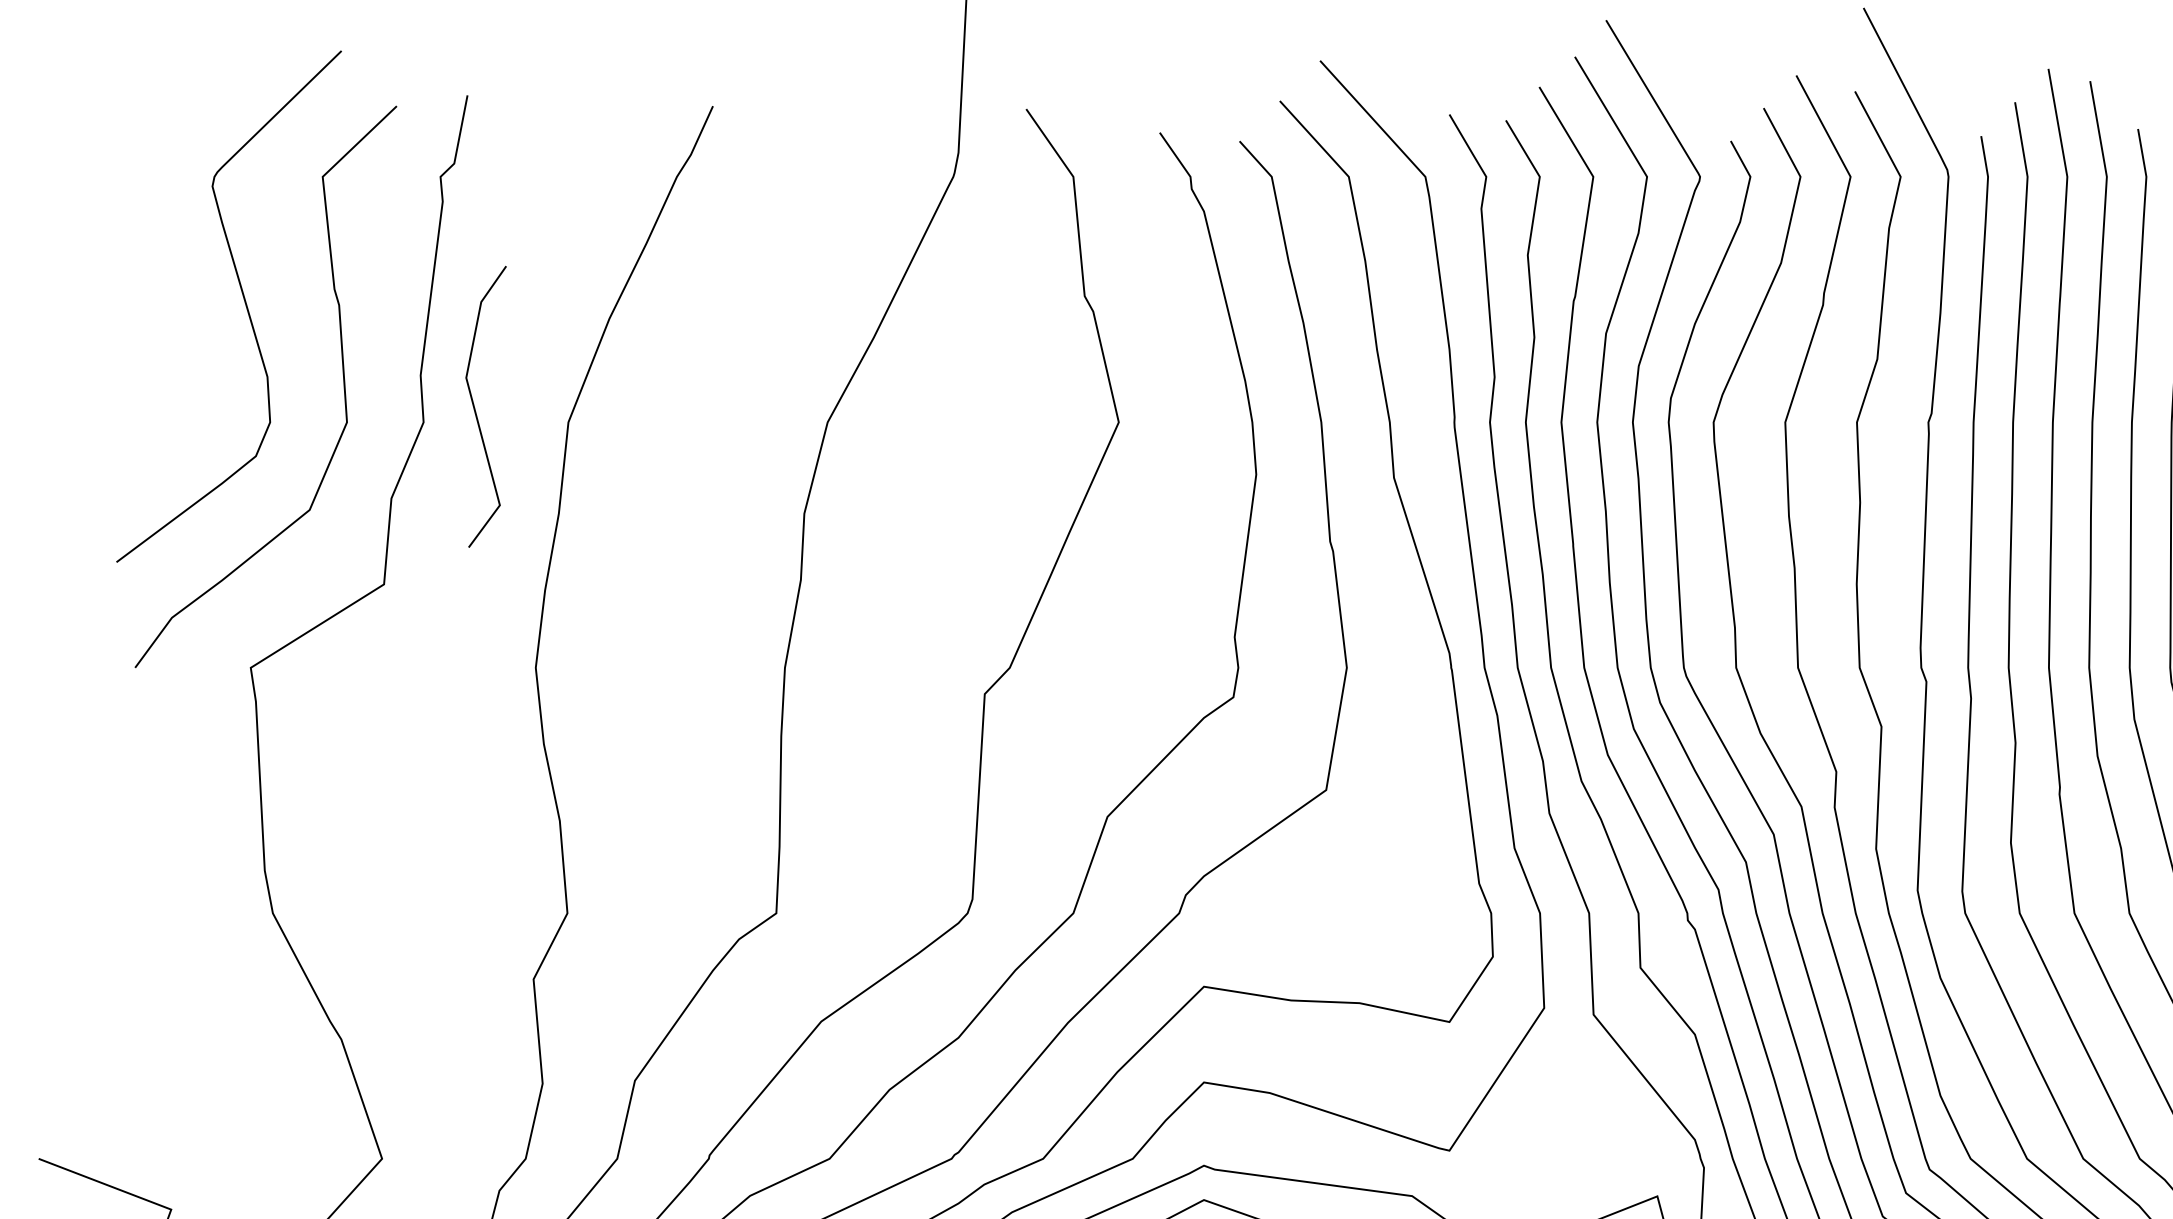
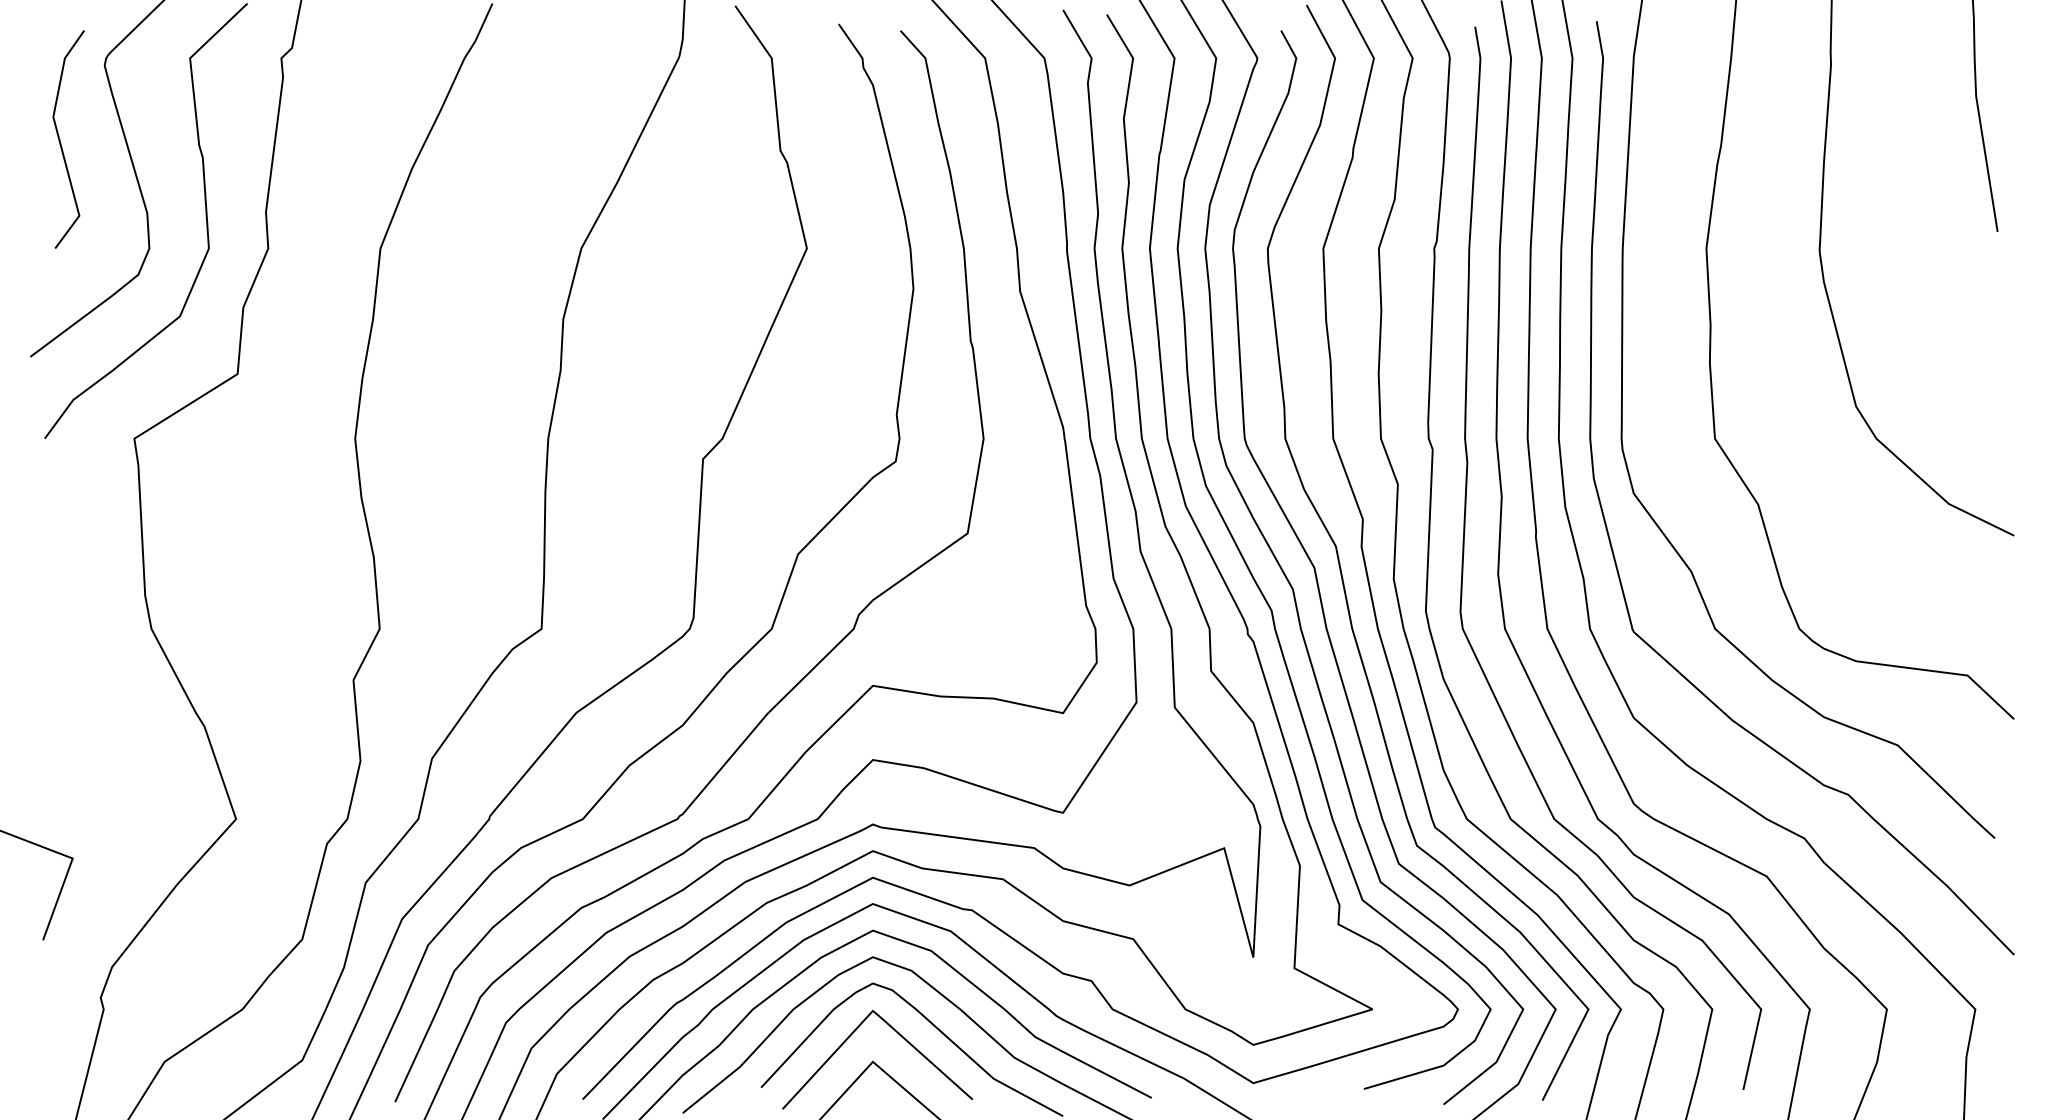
line: (475, 406) -> (60, 139), moved

